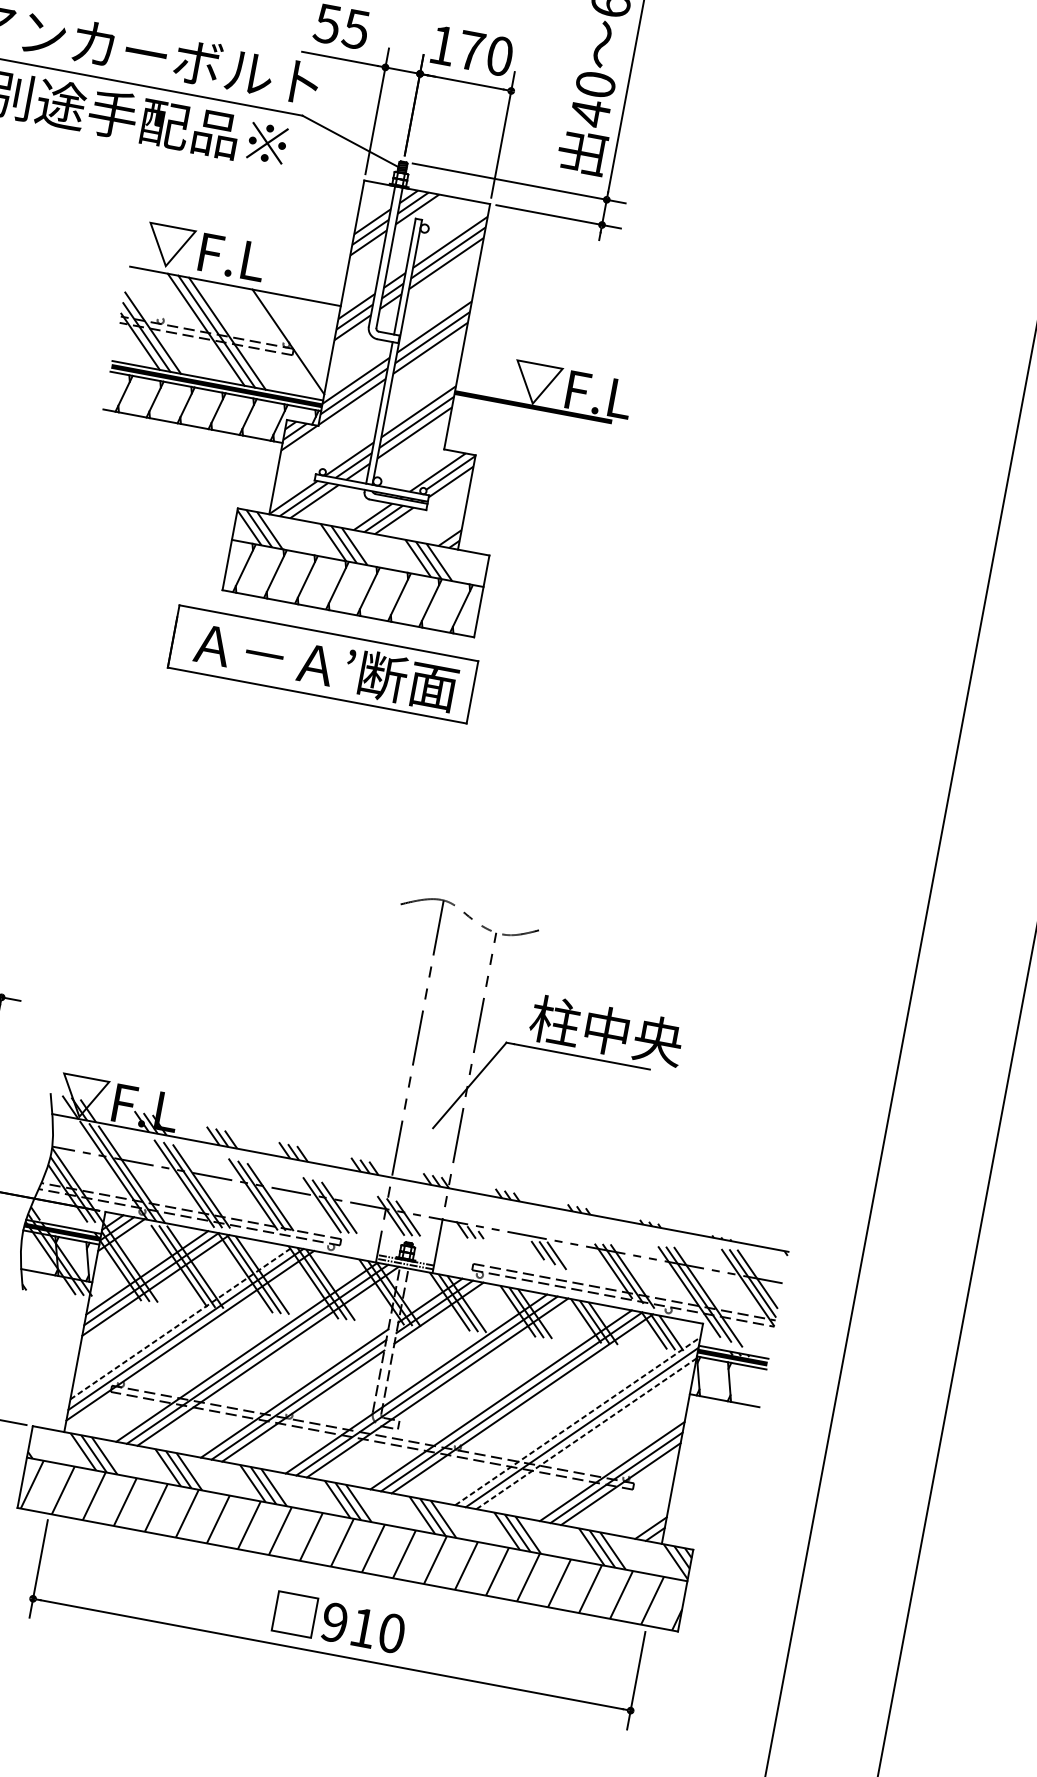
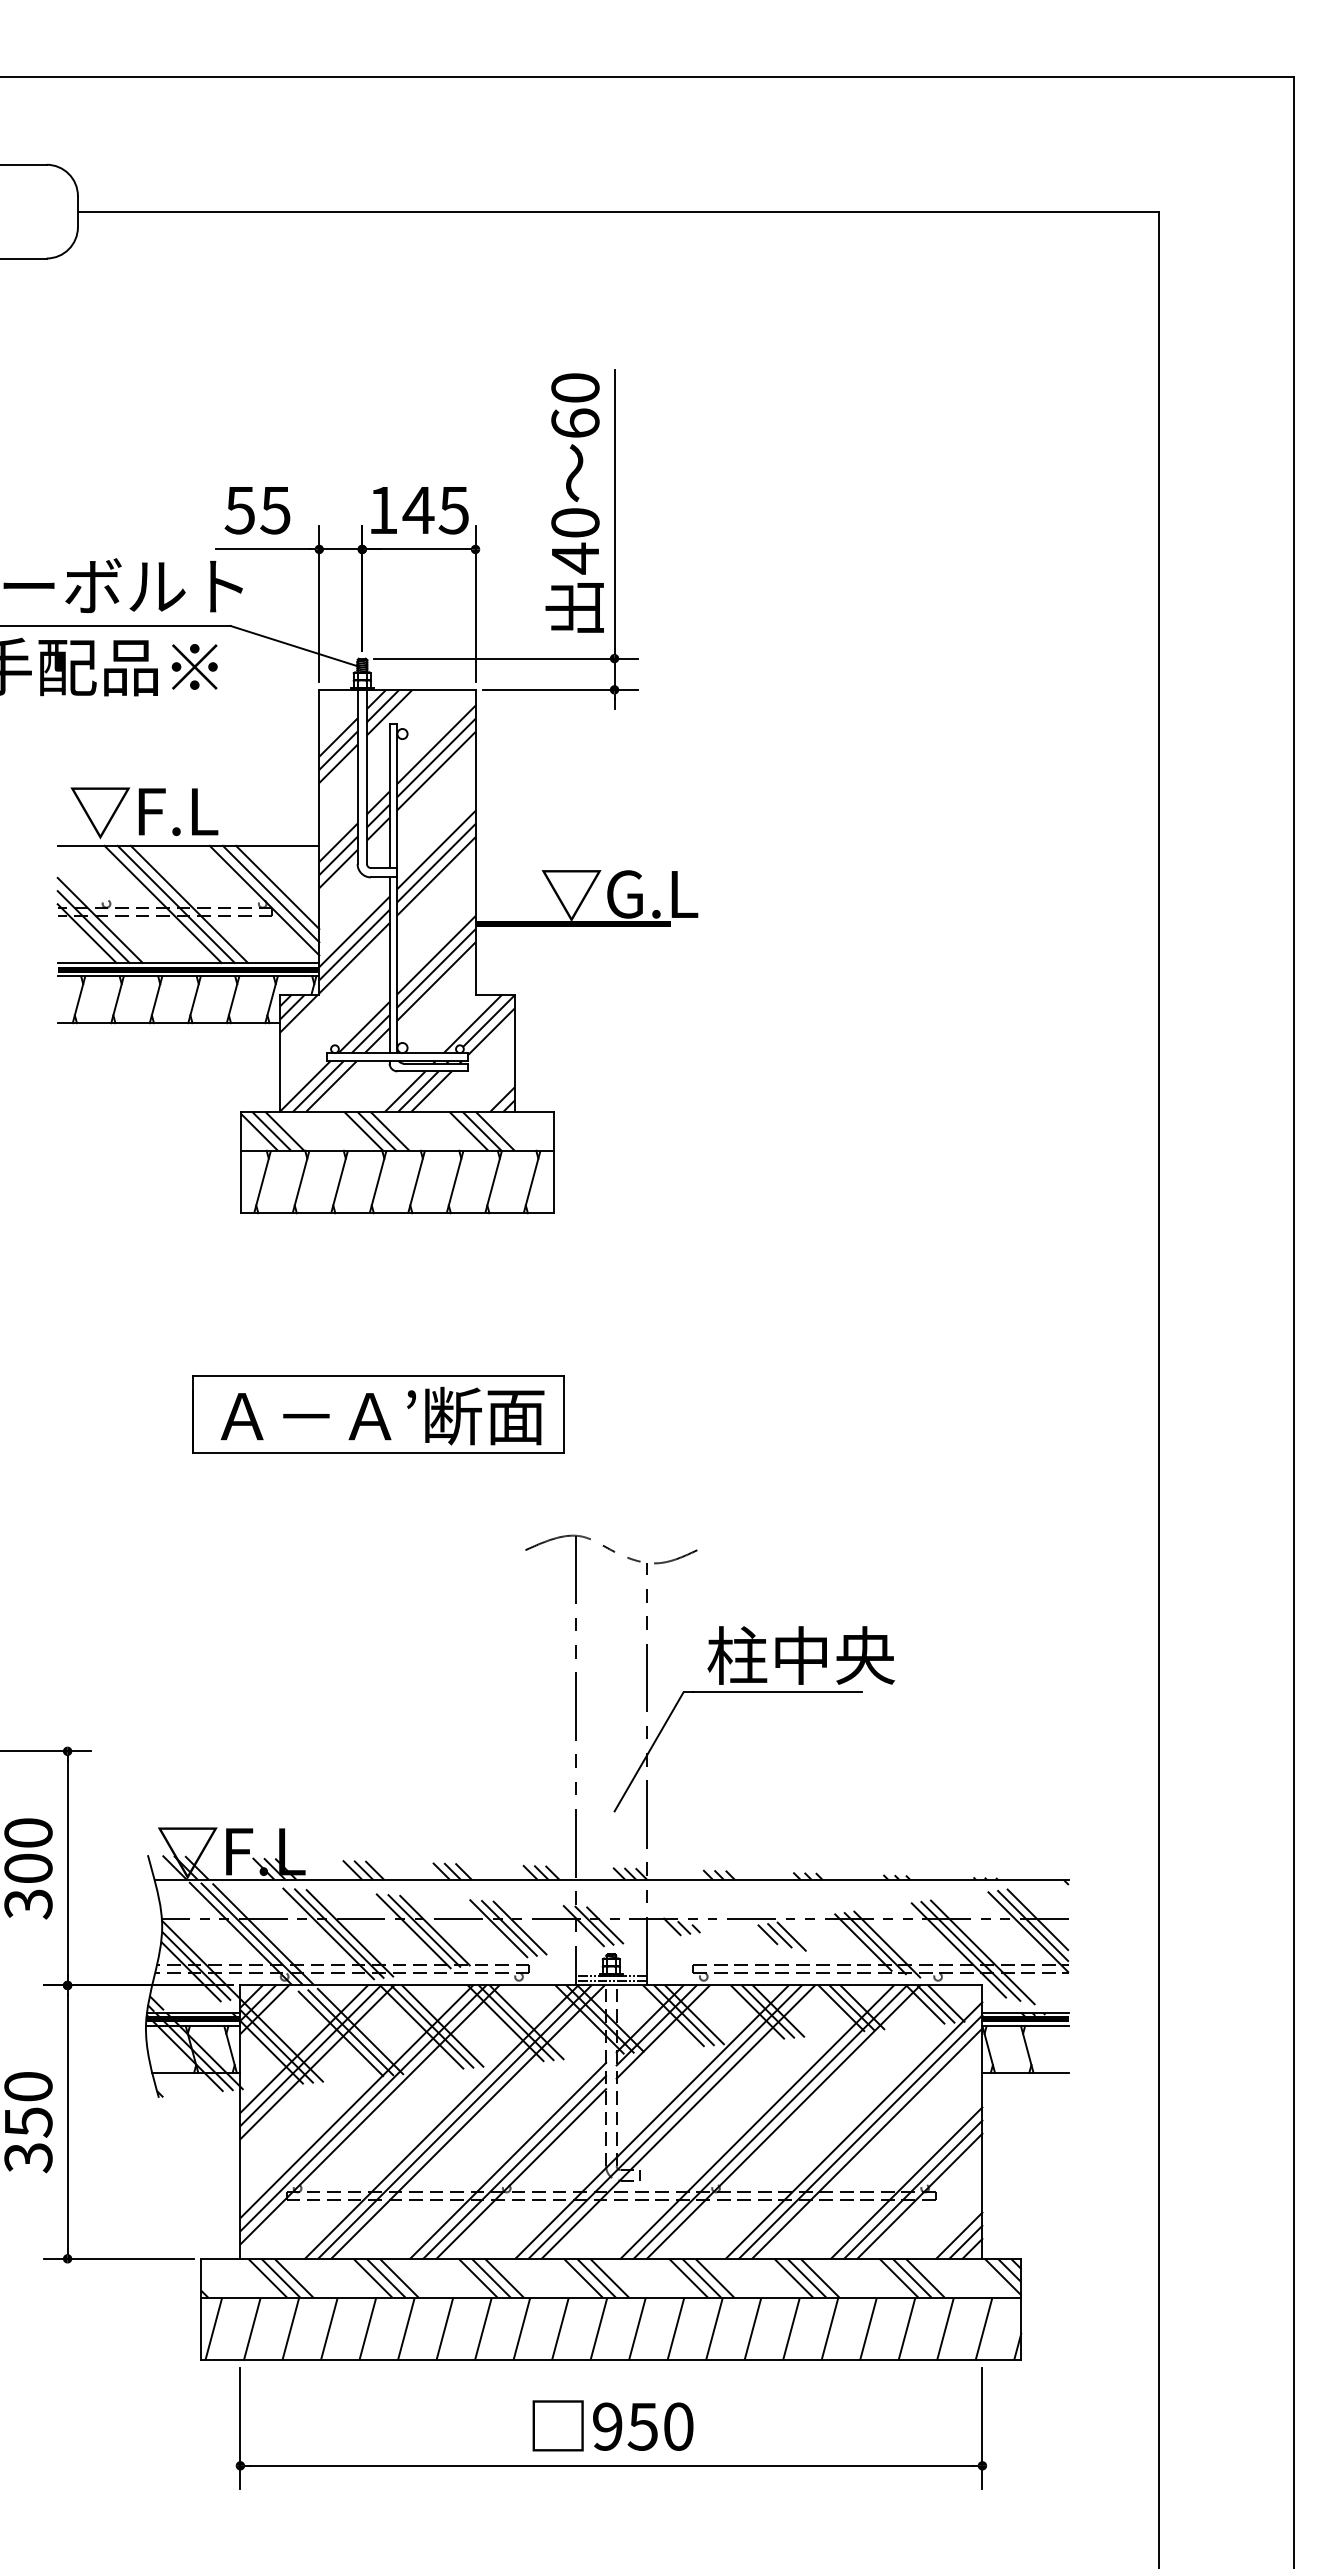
text: (484, 53) -> (435, 510), 170 -> 145
line: (300, 333) -> (277, 887), added
line: (294, 337) -> (270, 893), added
text: (601, 395) -> (652, 894), ▽F.L -> ▽G.L
part: (323, 664) -> (378, 1414), moved
line: (181, 1322) -> (356, 2101), dashed -> solid
line: (578, 1421) -> (854, 2130), dashed -> solid
line: (586, 1433) -> (867, 2143), dashed -> solid
line: (646, 1521) -> (959, 2235), added
text: (362, 1627) -> (642, 2426), 910 -> 950

